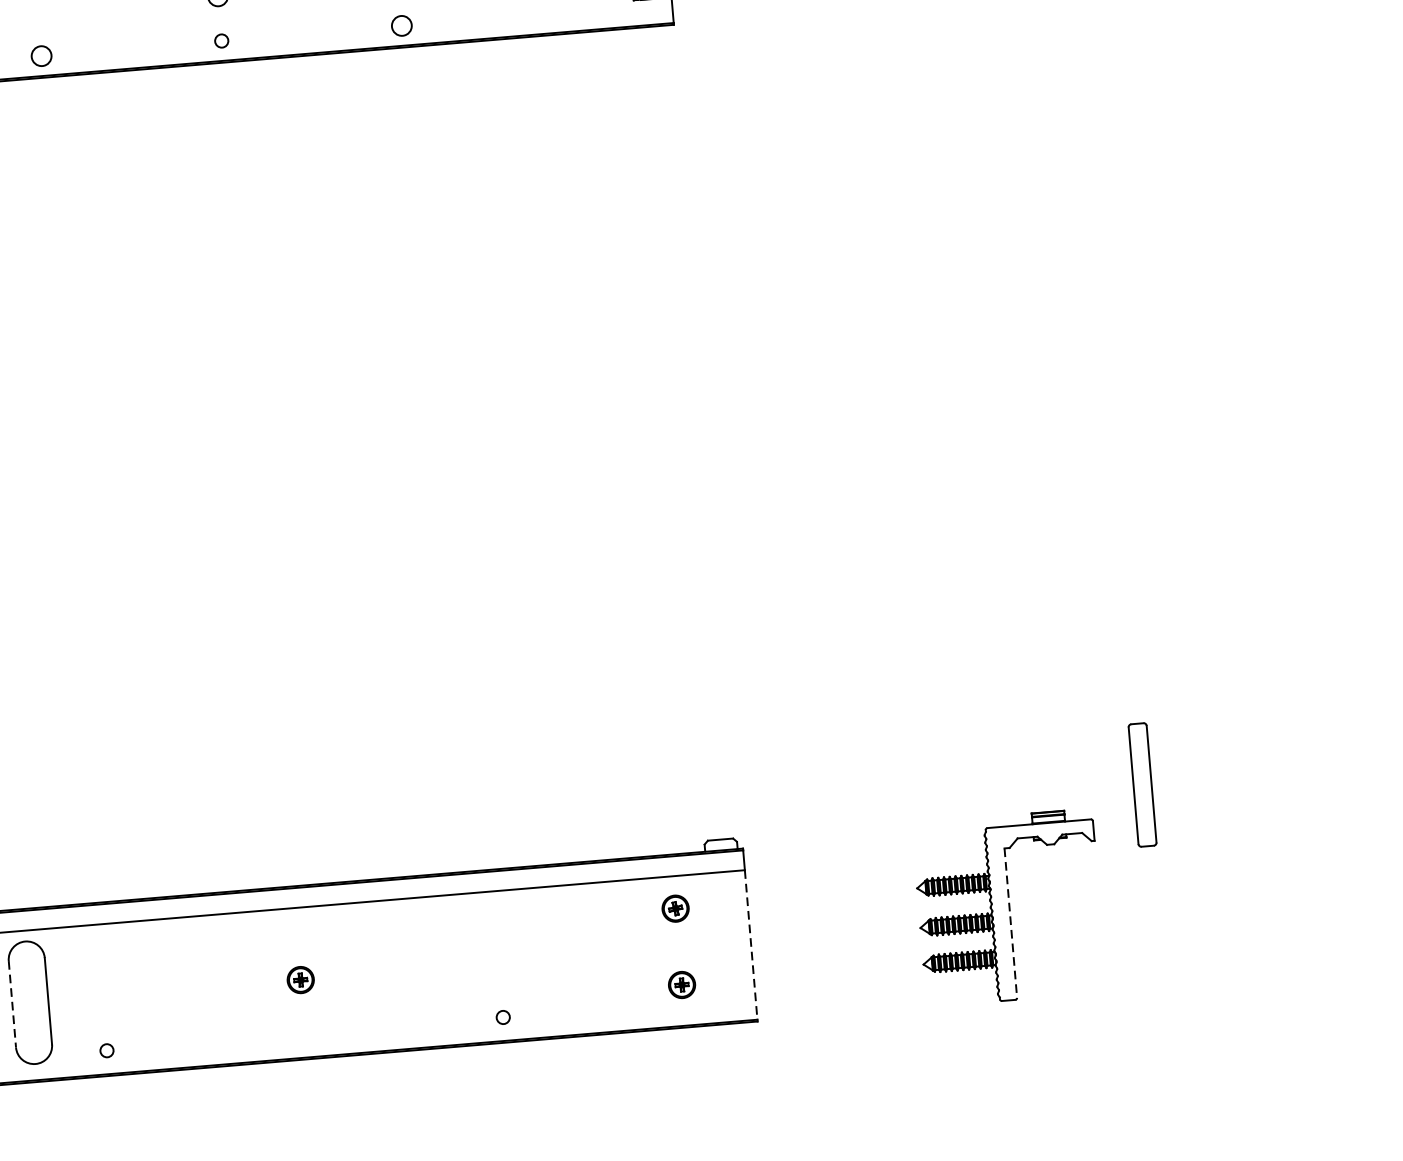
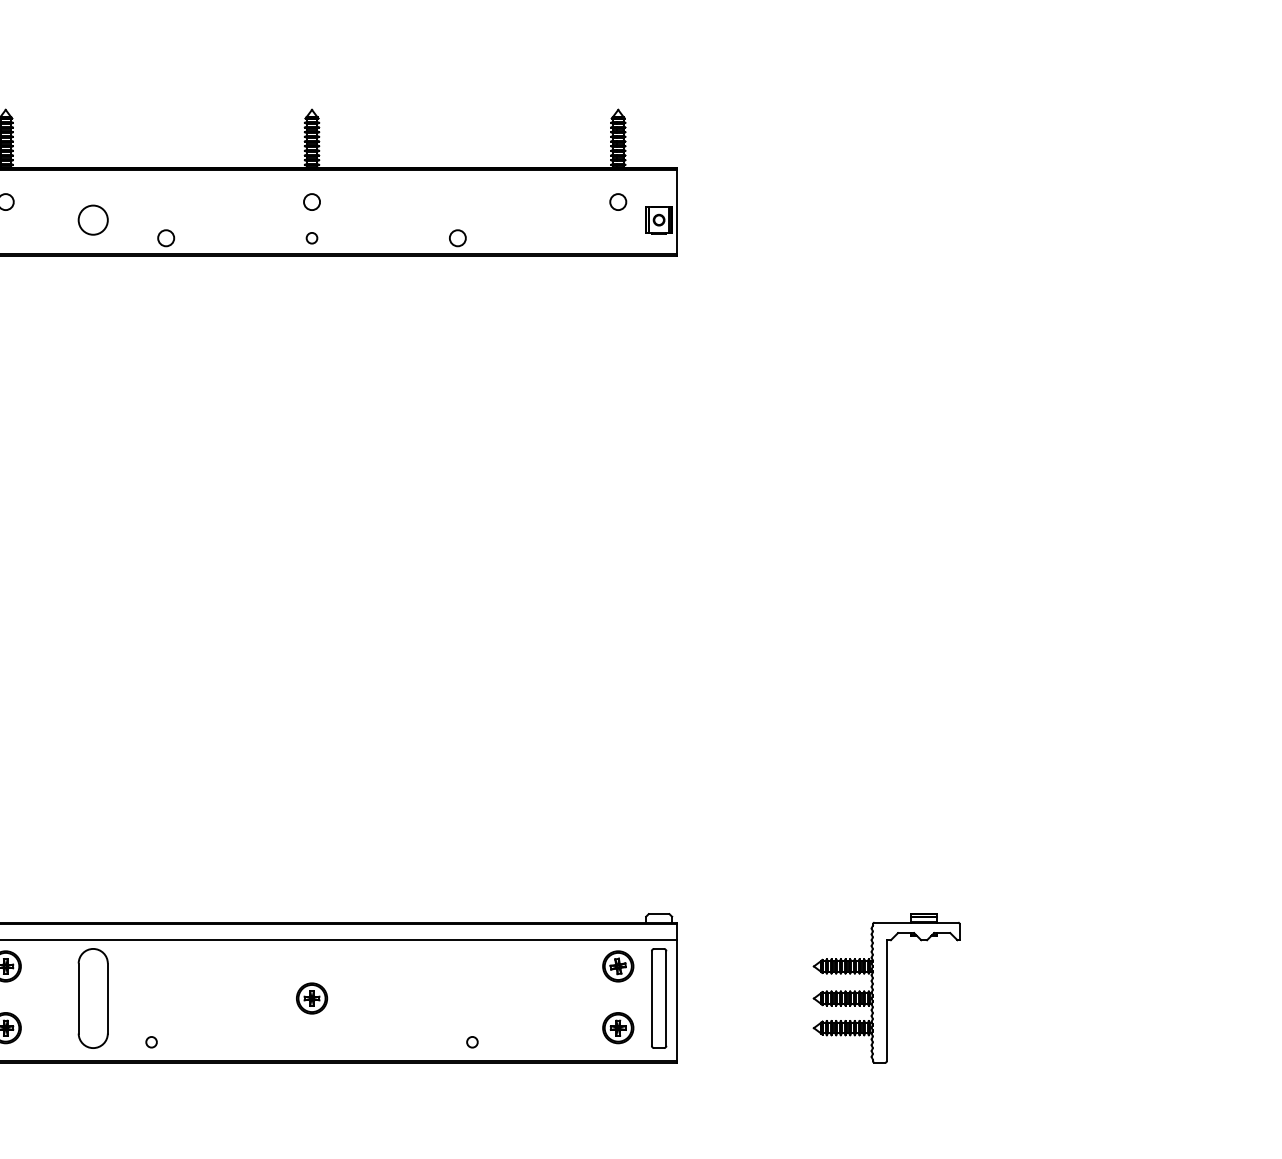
part: (1143, 784) -> (659, 998), moved
part: (675, 908) -> (618, 966), size x1.43
line: (1010, 922) -> (886, 1000), dashed -> solid
line: (750, 944) -> (676, 1000), dashed -> solid
part: (301, 979) -> (312, 998), size x1.43
part: (682, 985) -> (618, 1028), size x1.43
line: (12, 1005) -> (78, 999), dashed -> solid

